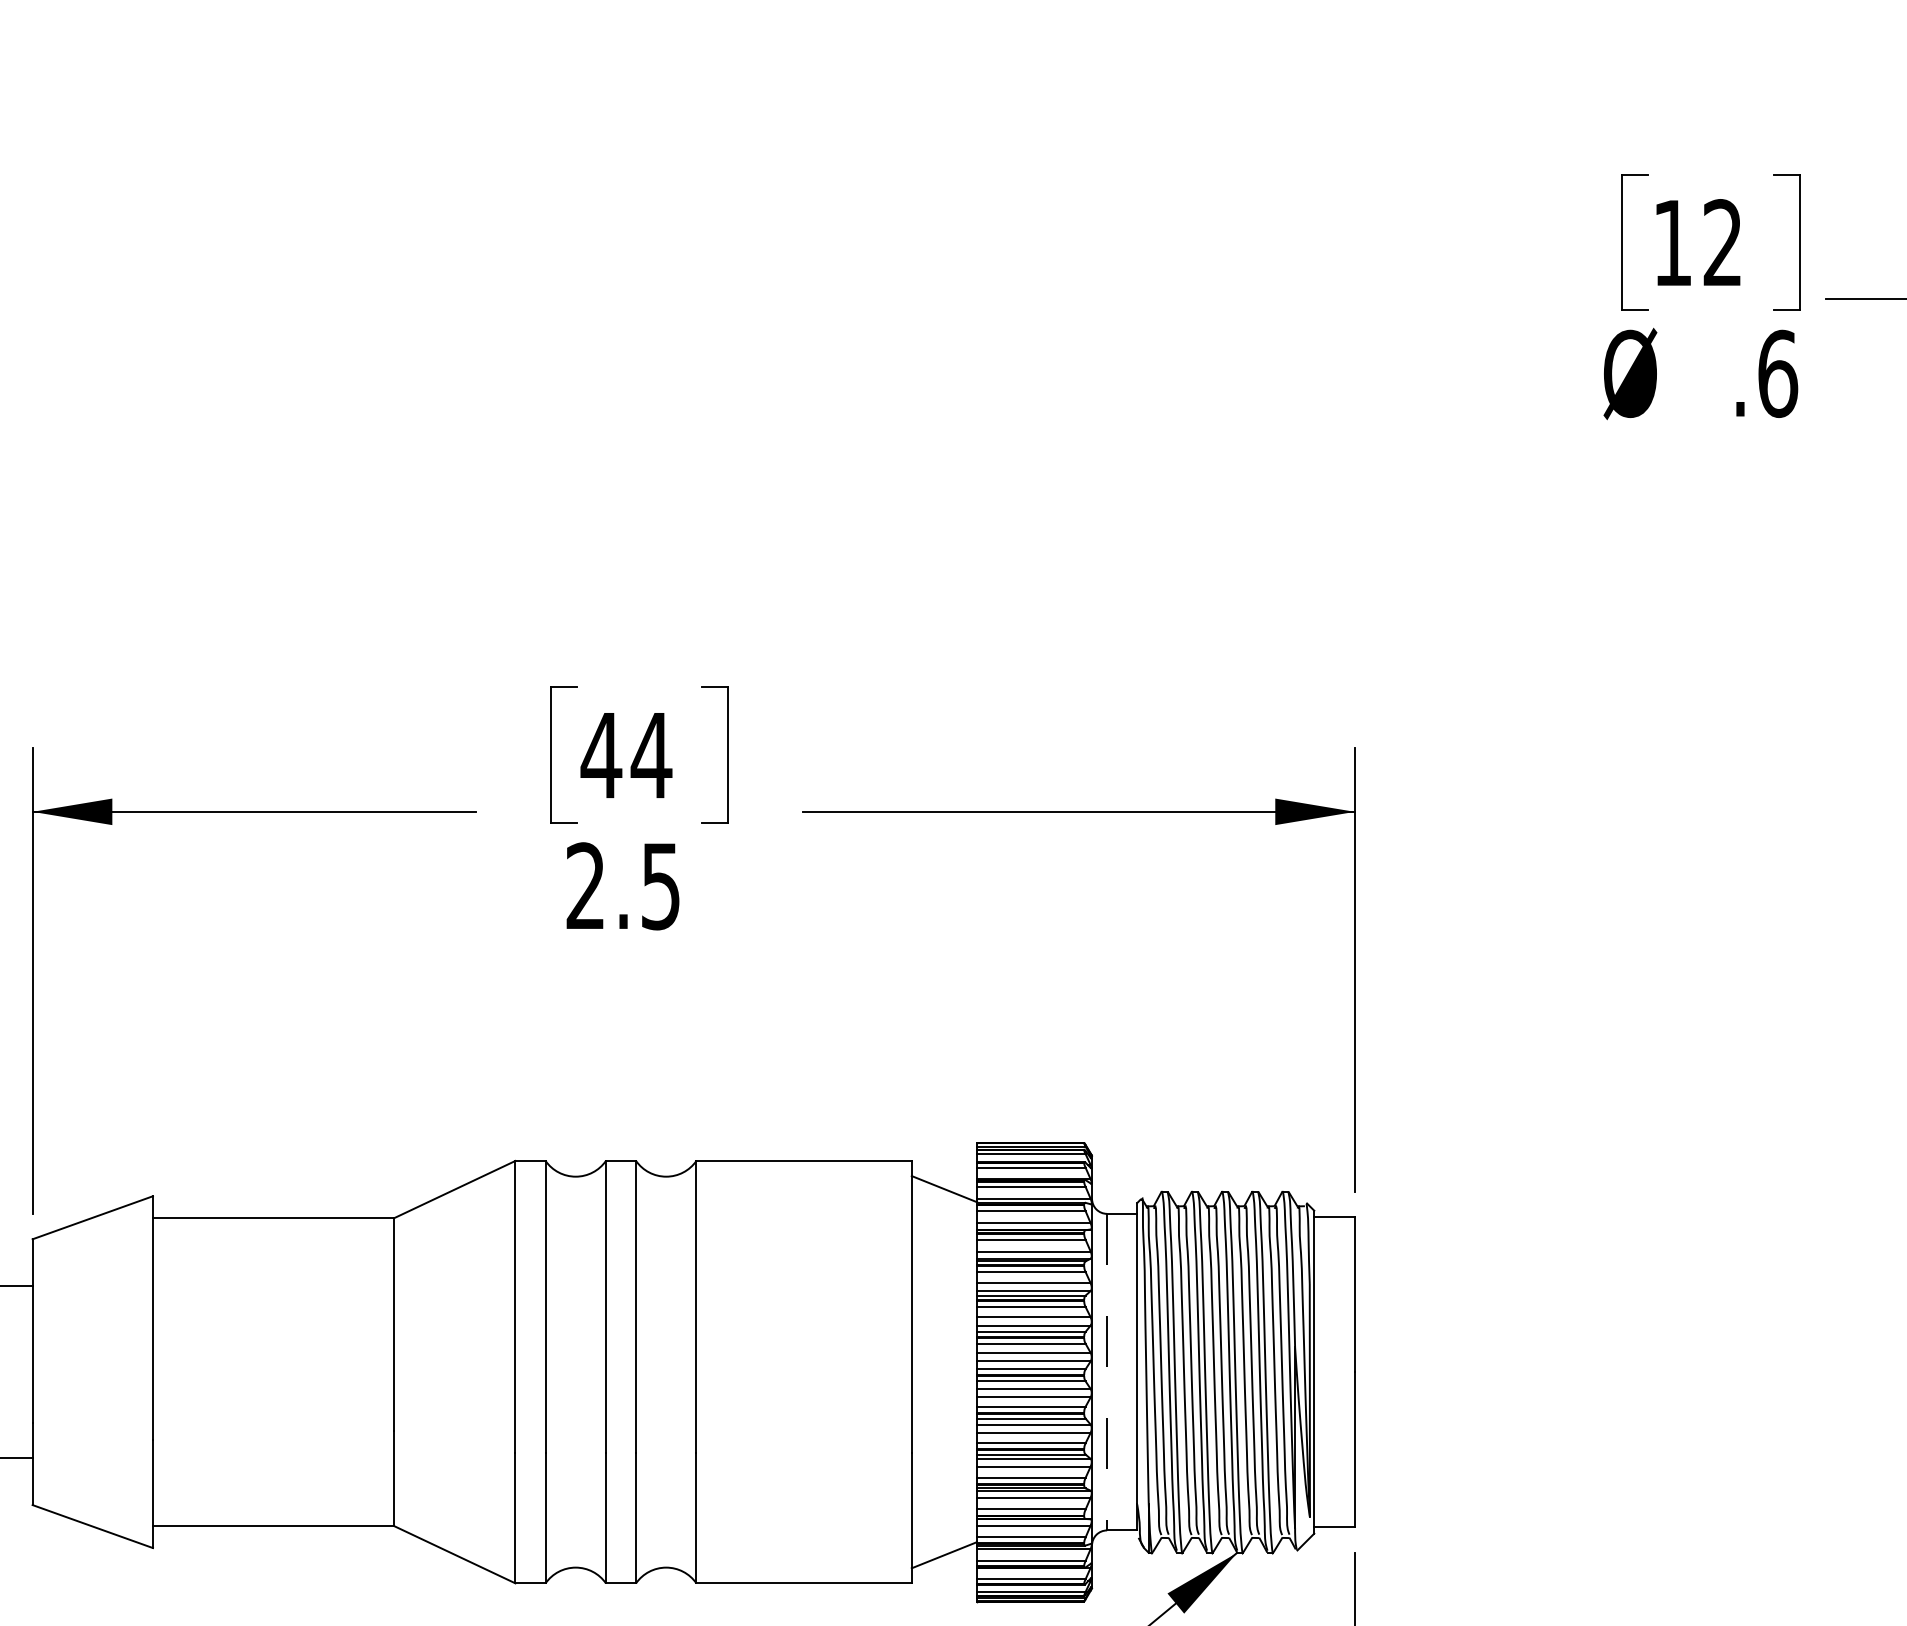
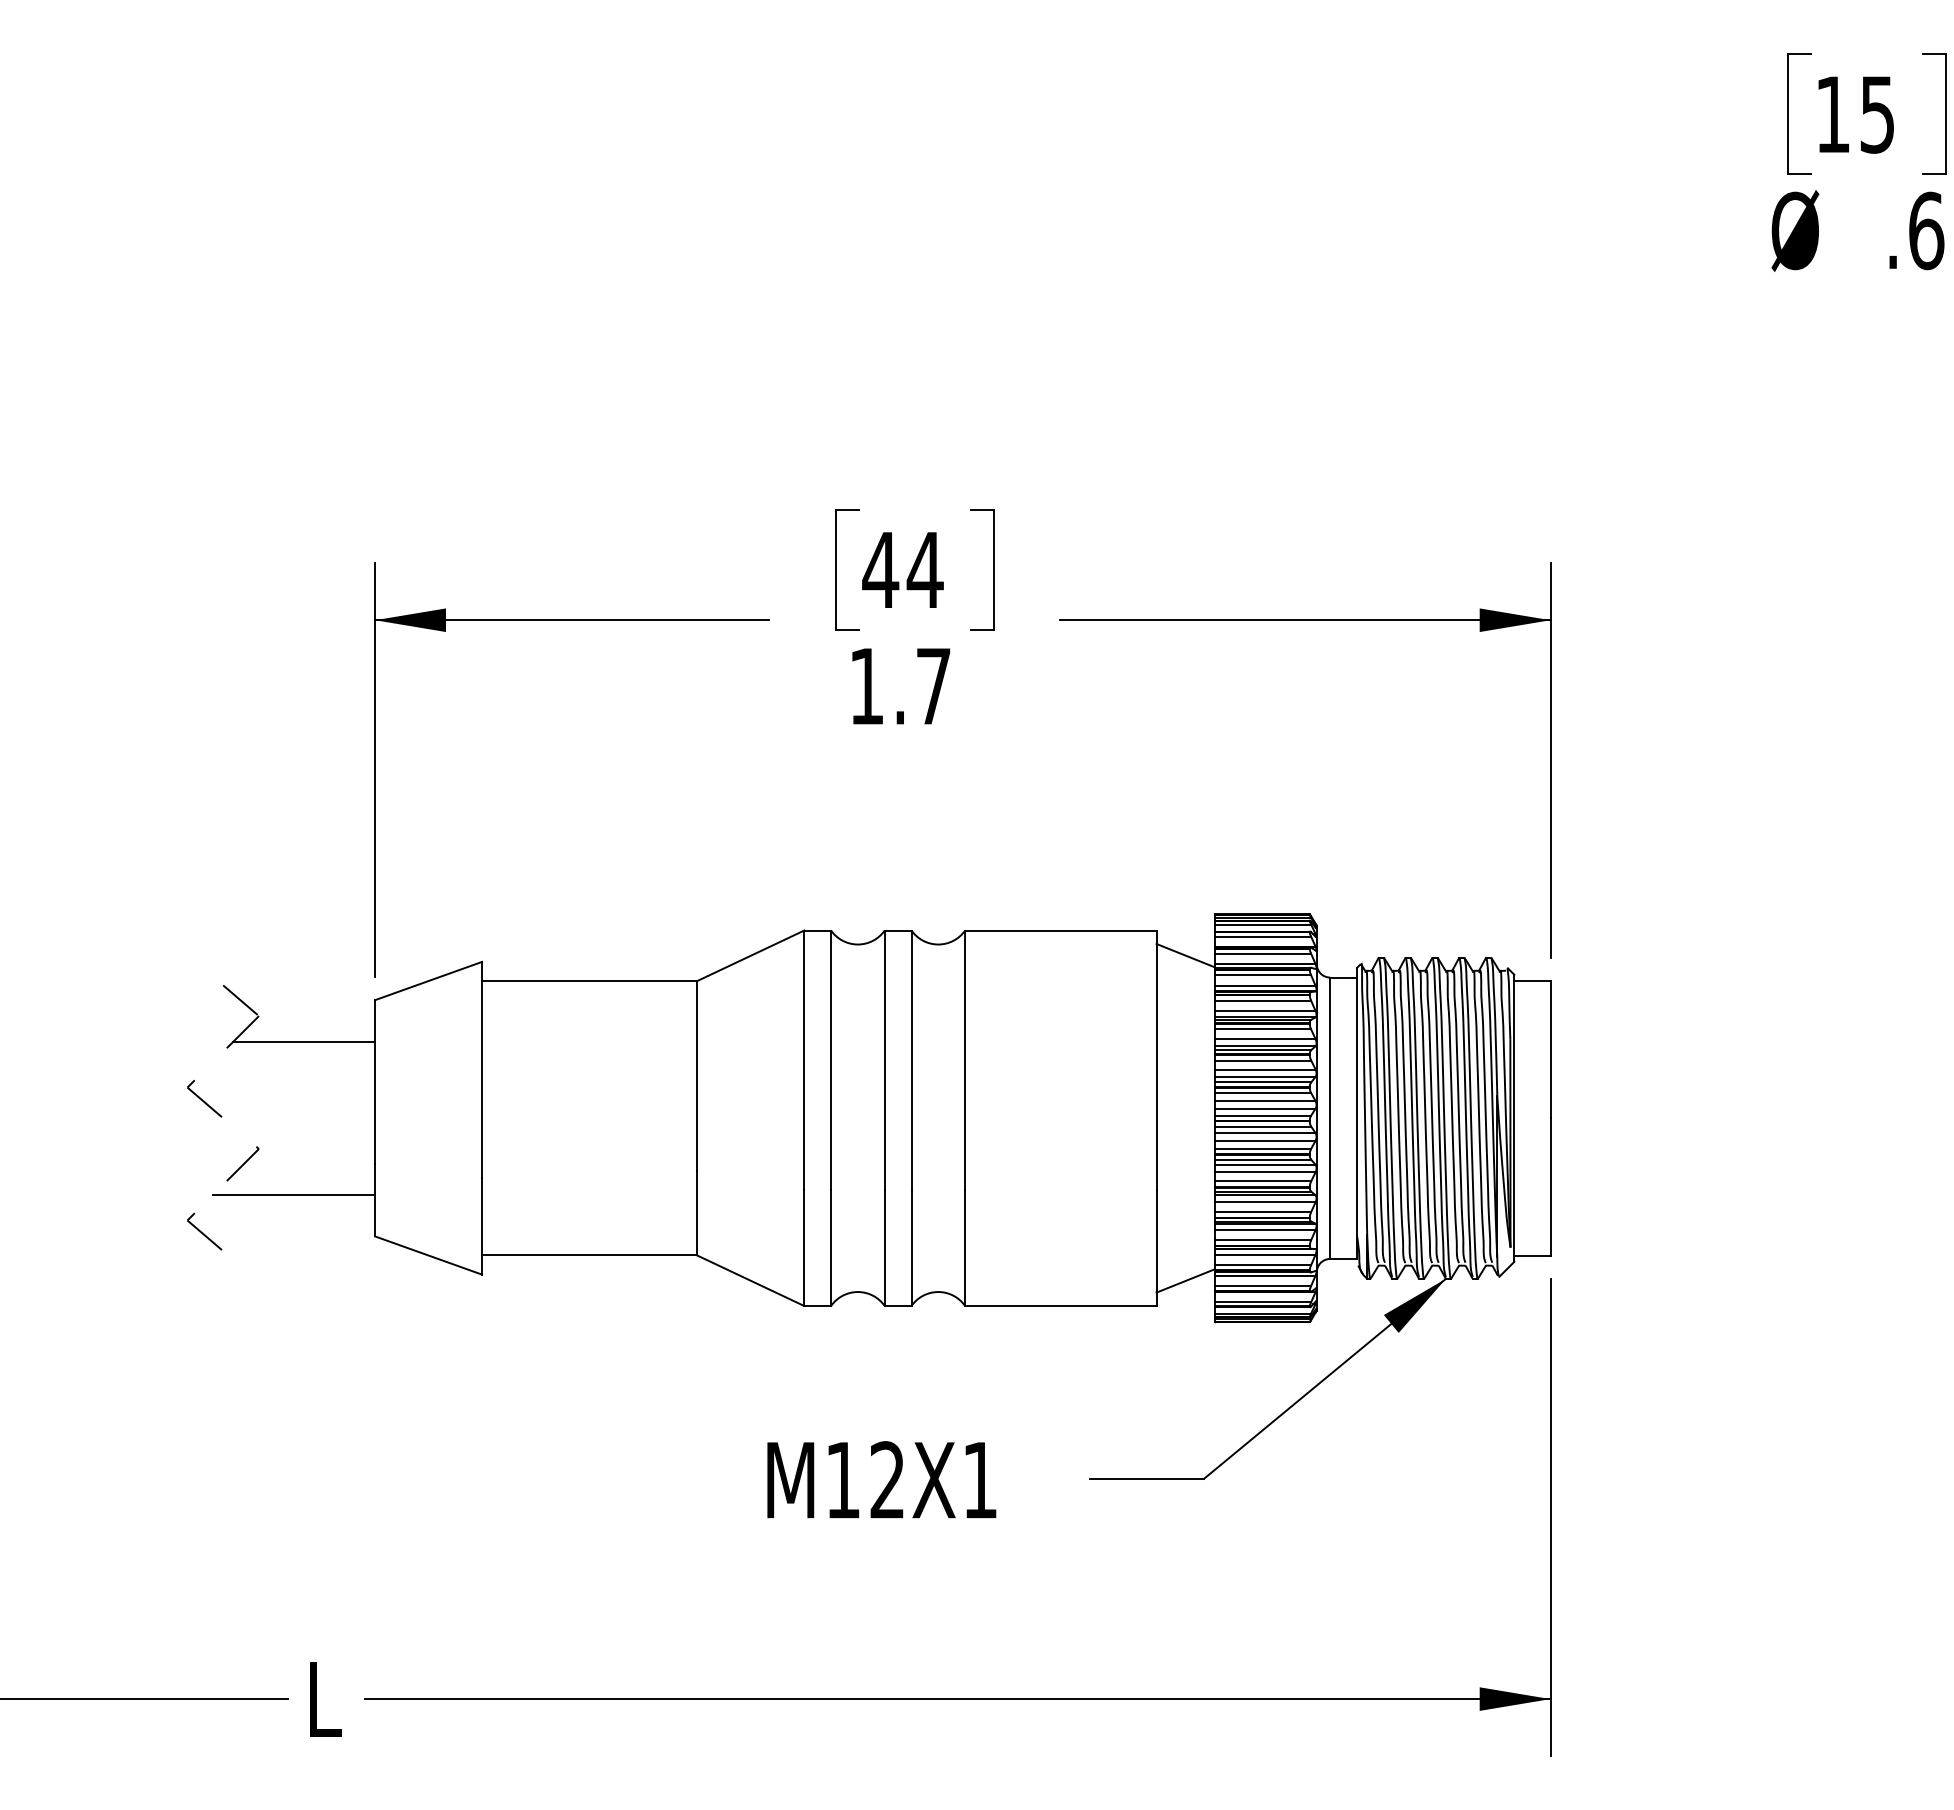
text: (1721, 242) -> (1876, 114), 12 -> 15
text: (622, 886) -> (899, 686), 2.5 -> 1.7
line: (1107, 1372) -> (1330, 1118), dashed -> solid

